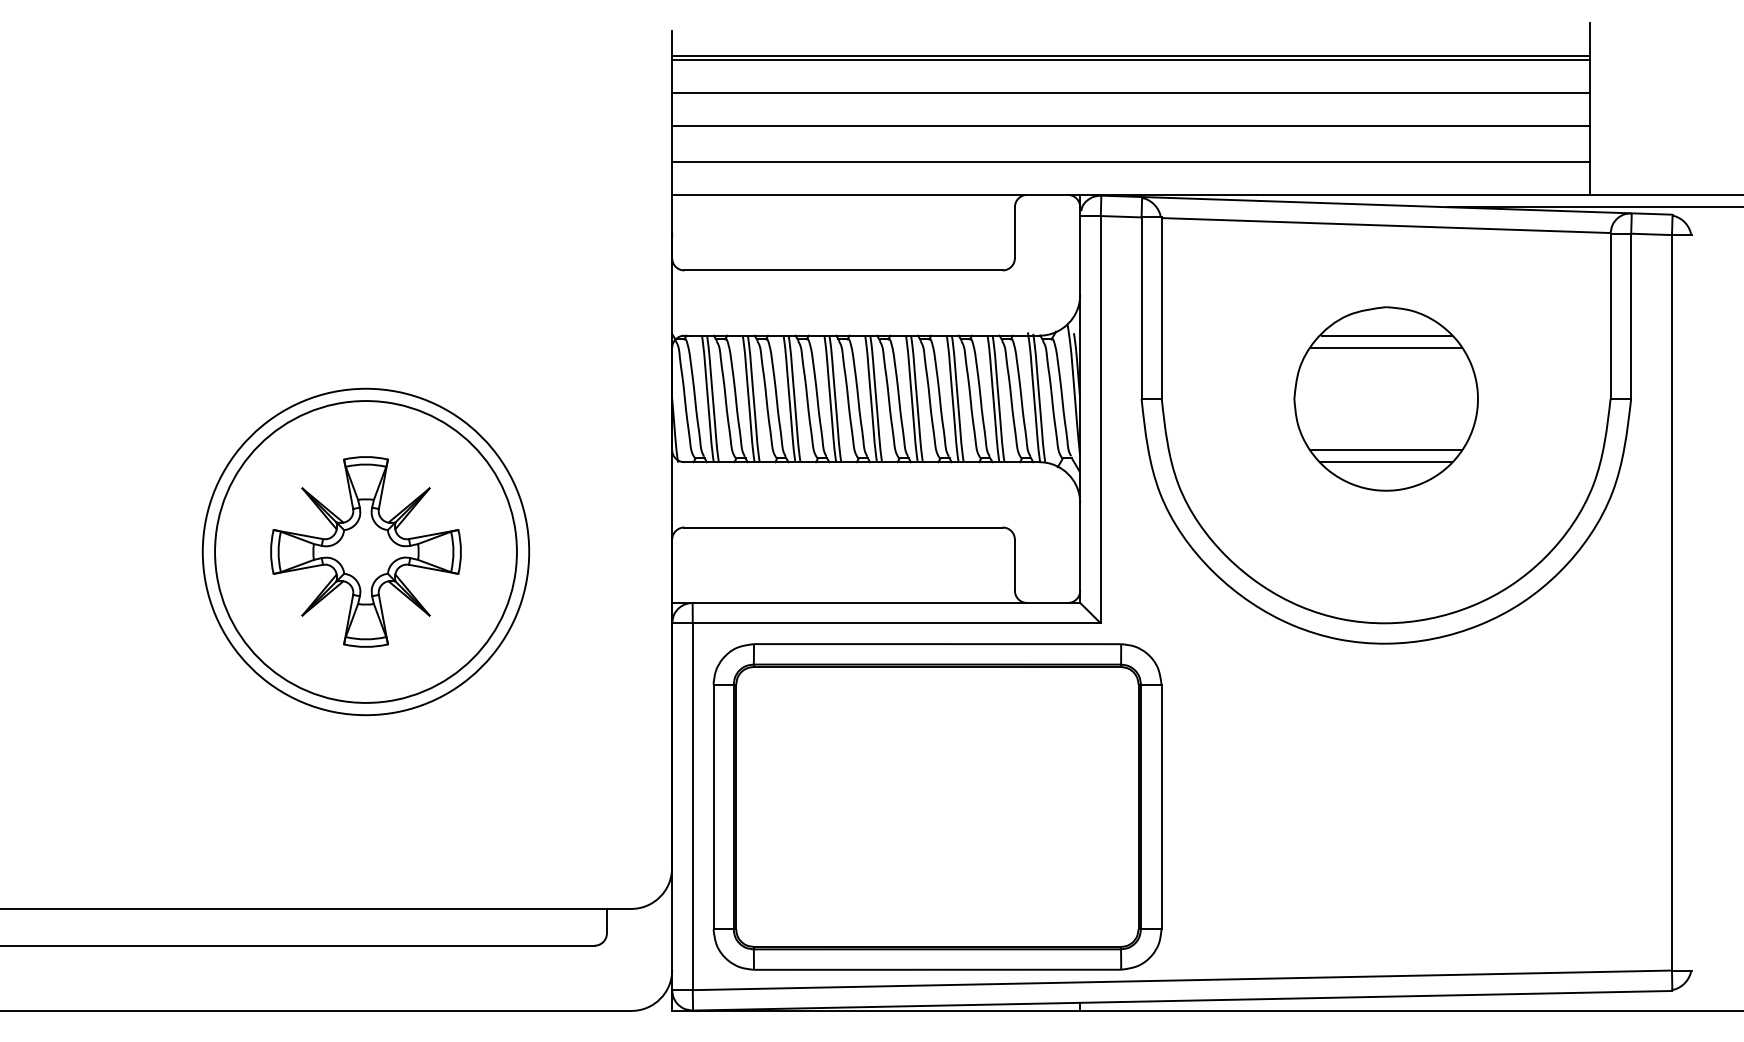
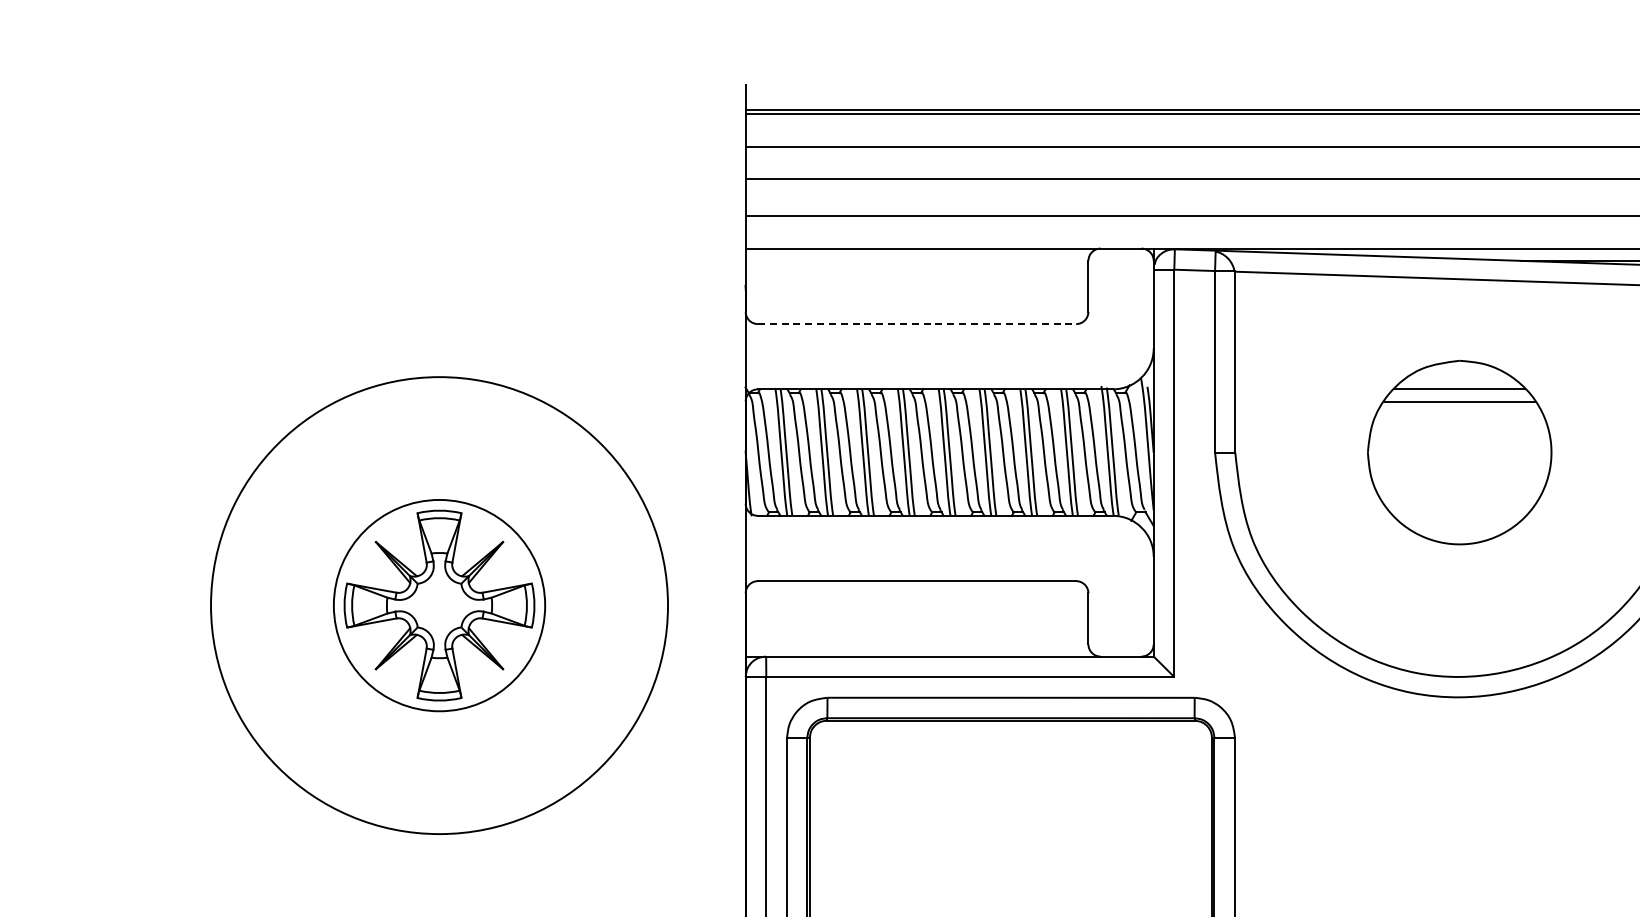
line: (844, 270) -> (918, 324), solid -> dashed
line: (1385, 449) -> (1459, 503), removed
line: (1386, 462) -> (1460, 516), removed
circle: (365, 551) -> (439, 605), size x0.7
circle: (365, 551) -> (439, 605), size x1.4

